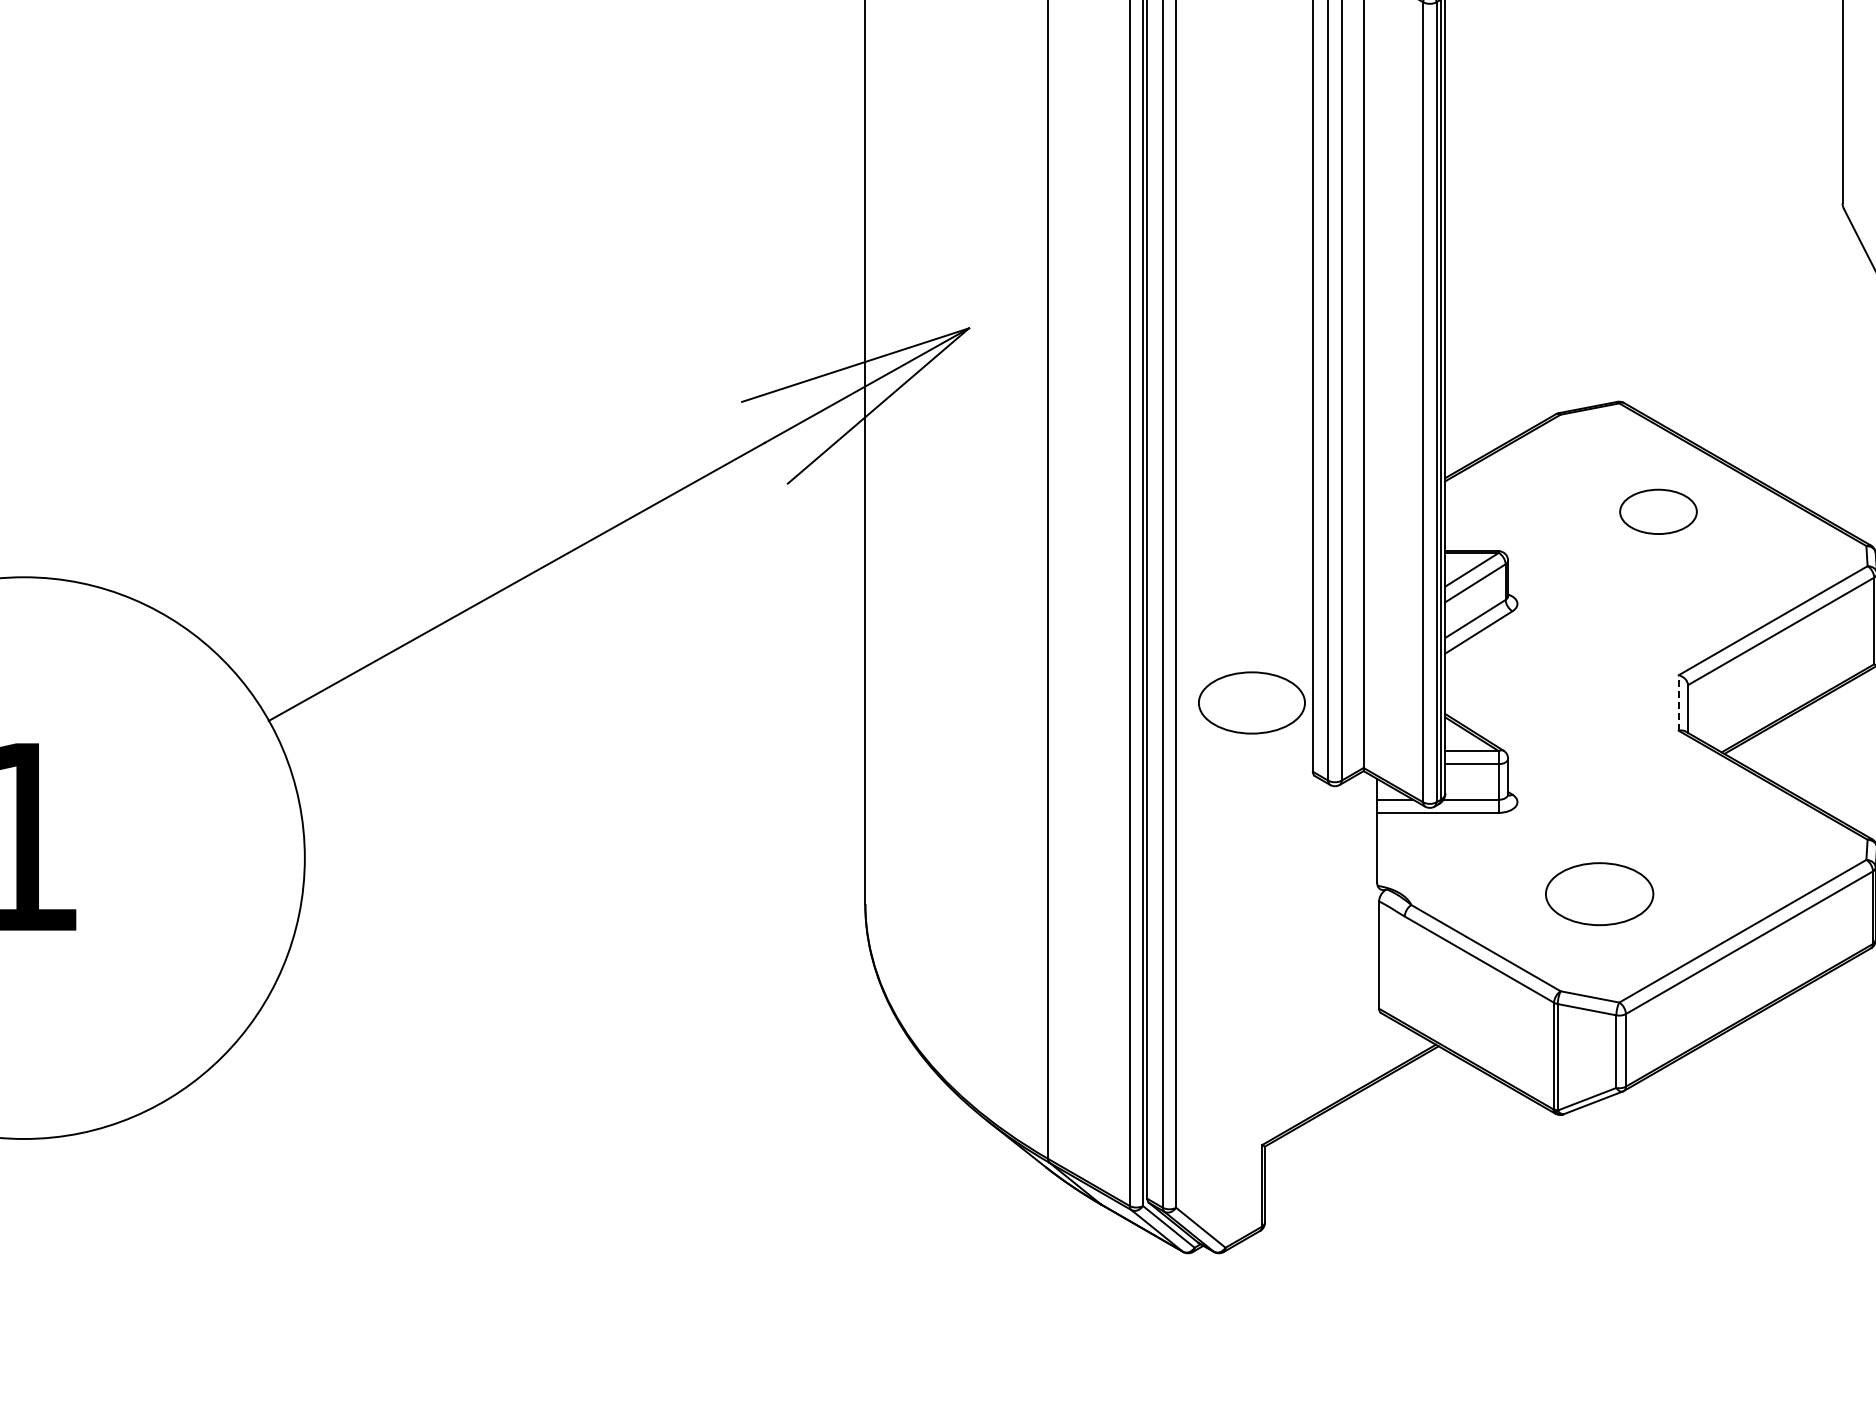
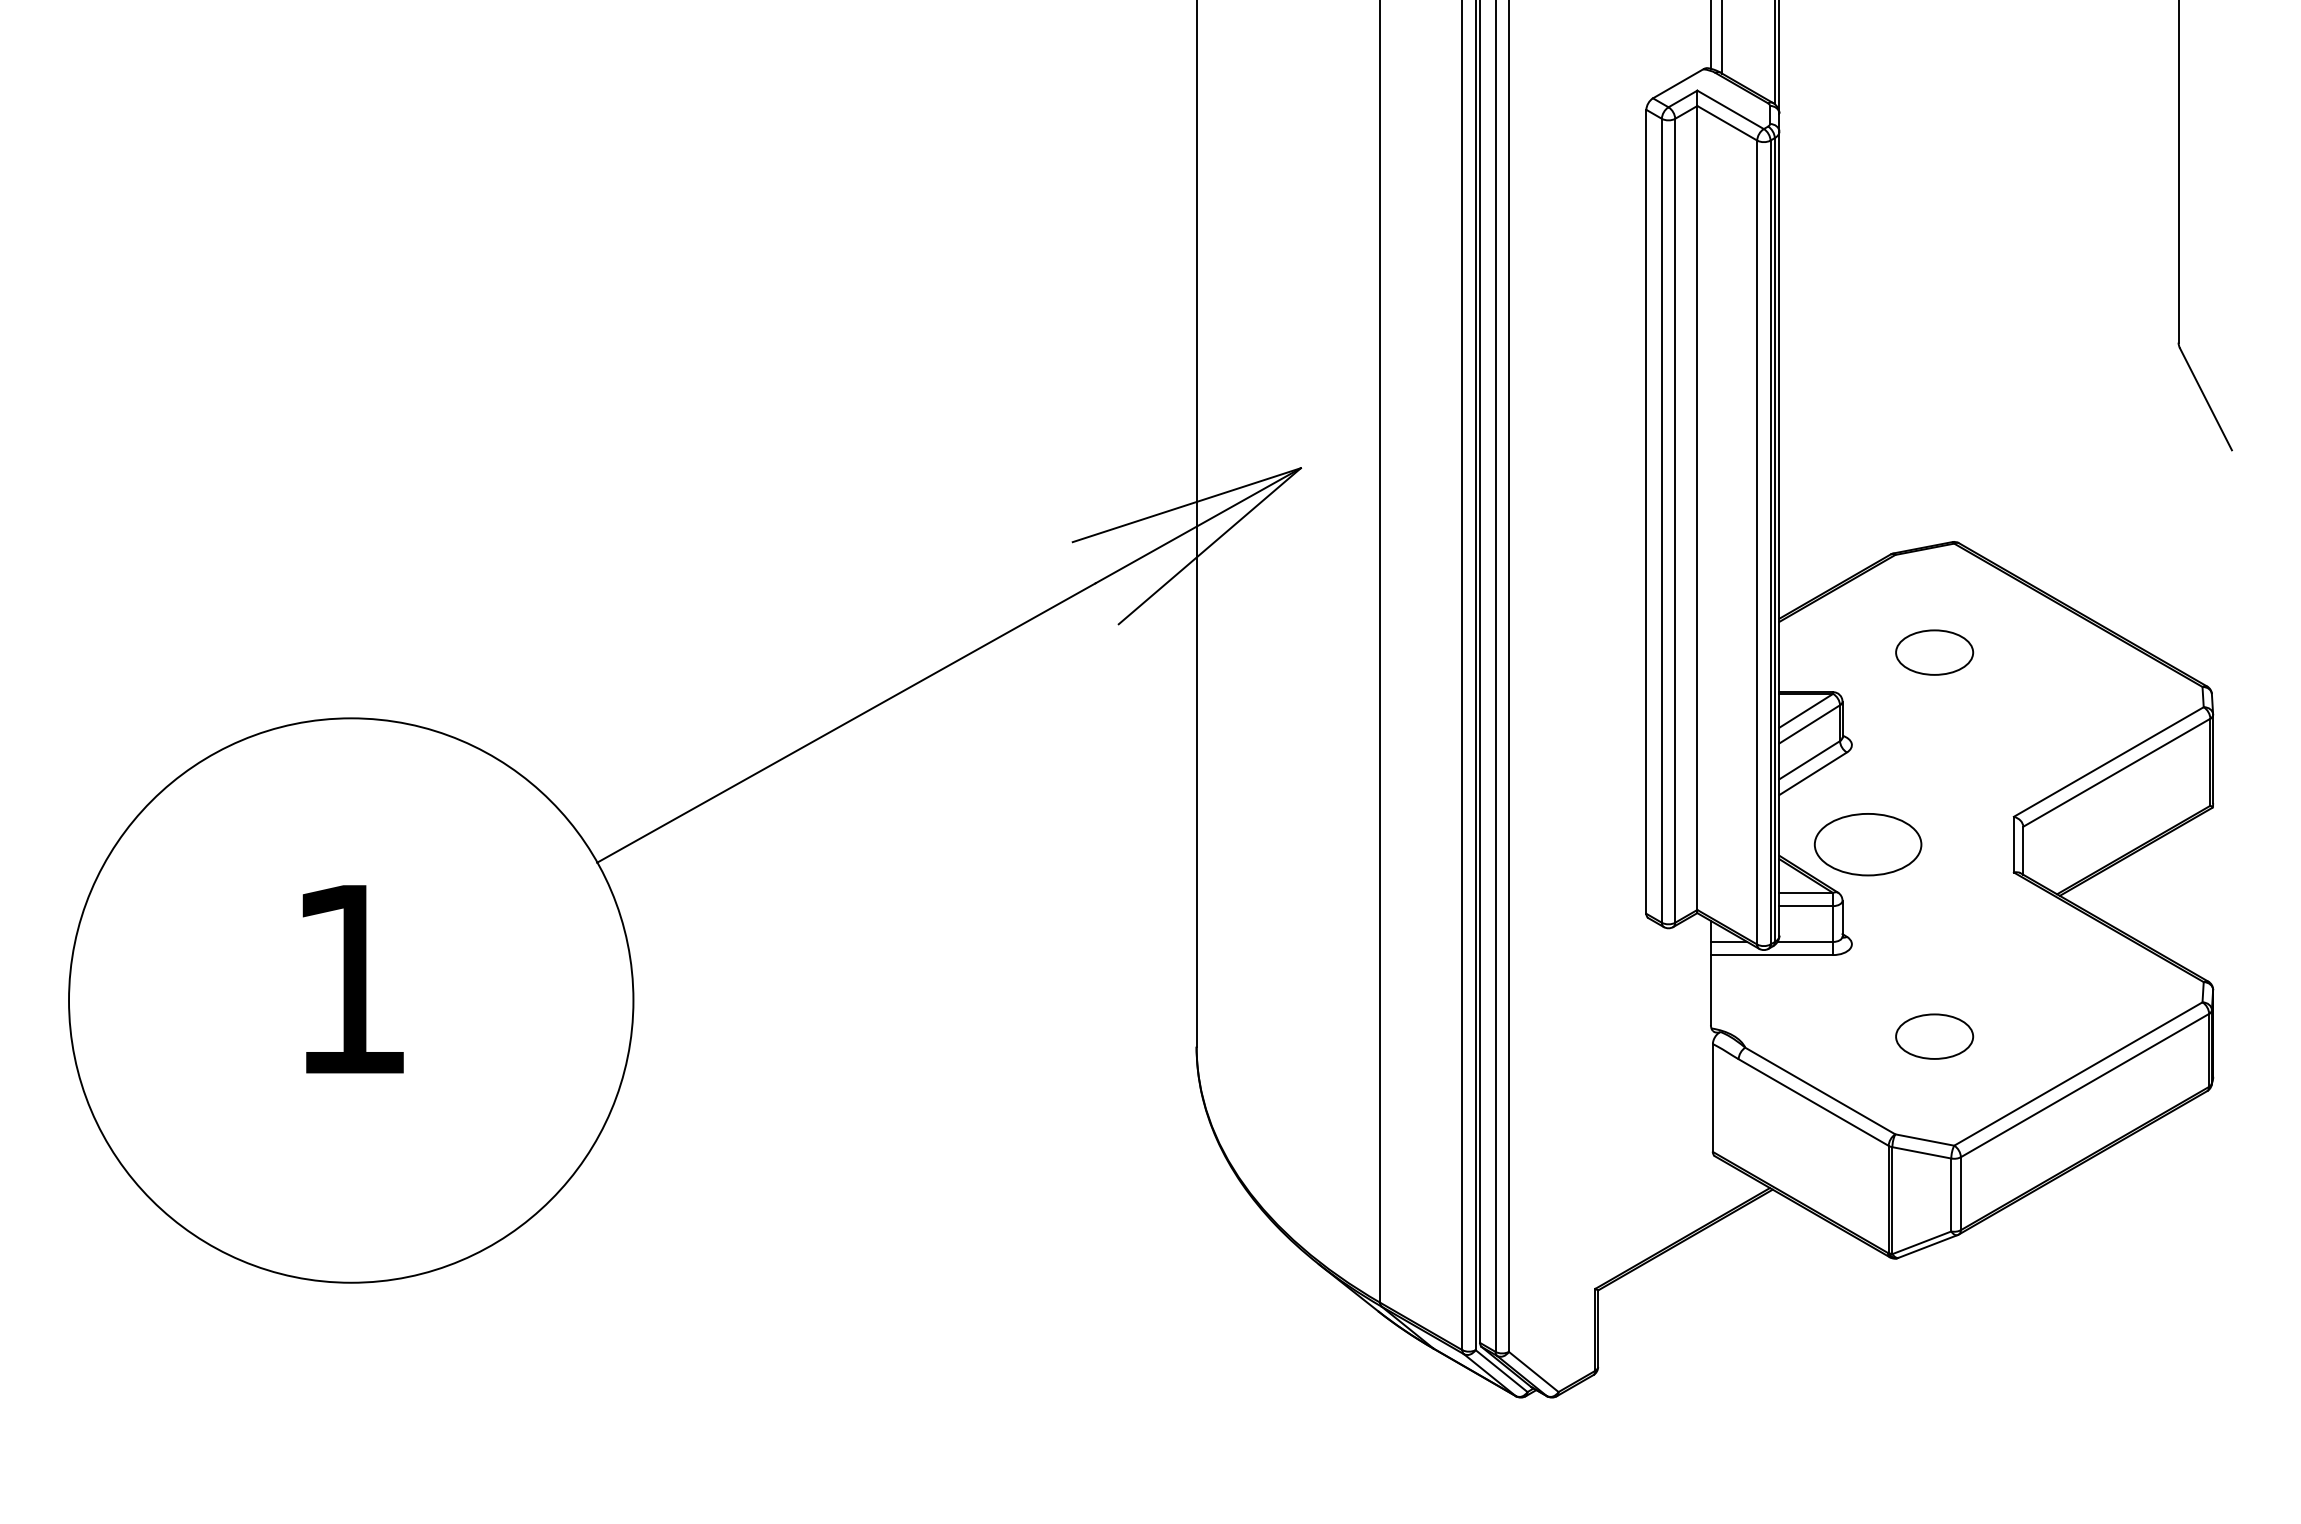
part: (1658, 511) -> (1934, 652), moved
part: (1251, 702) -> (1867, 844), moved
line: (1678, 702) -> (2013, 844), dashed -> solid
part: (1599, 893) -> (1934, 1036), size x0.71

